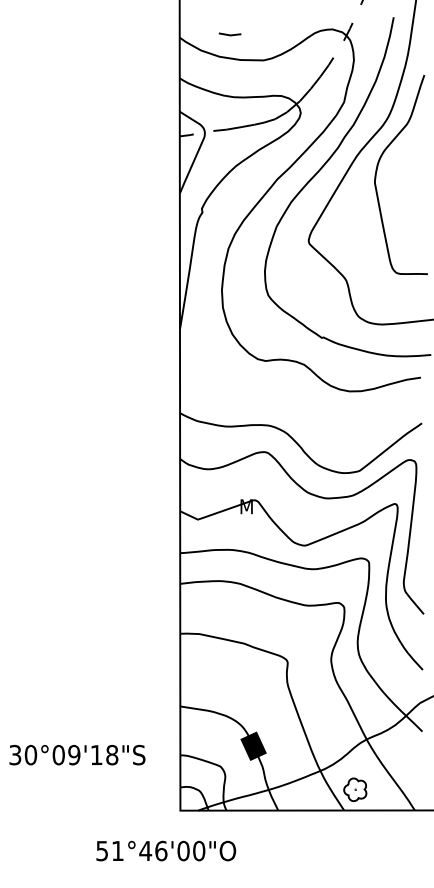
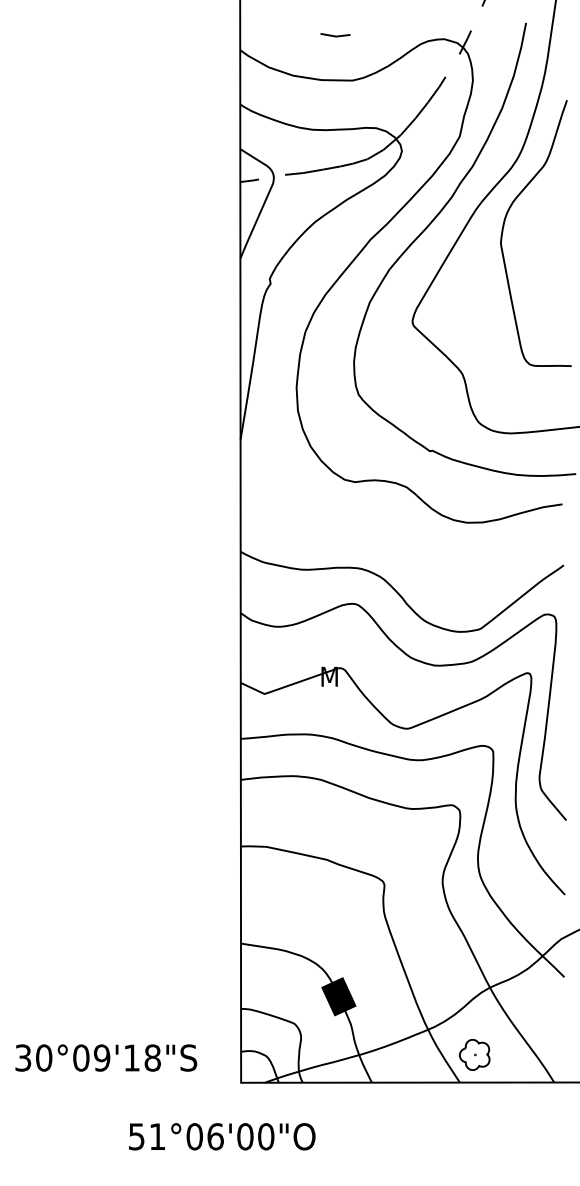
line: (229, 34) -> (334, 35), moved
text: (77, 754) -> (106, 1057), moved
text: (145, 850) -> (194, 1136), 51°46'00"O -> 51°06'00"O

